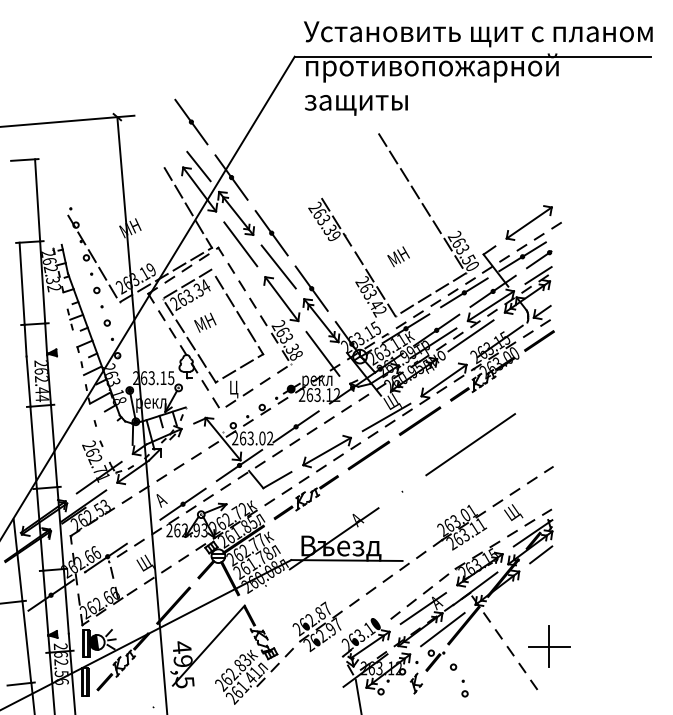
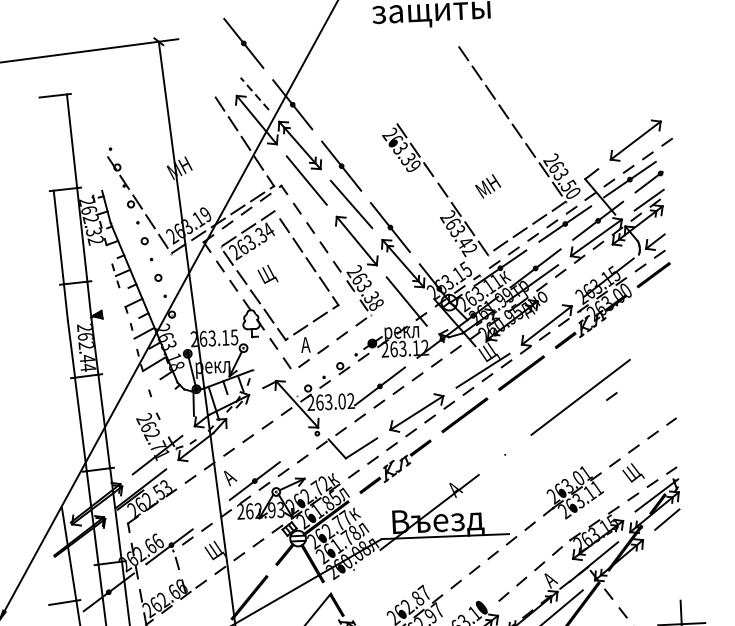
line: (198, 166) -> (254, 93), solid -> dashed
text: (205, 322) -> (270, 271), МН -> Щ
line: (470, 335) -> (574, 272), removed
text: (233, 389) -> (306, 347), Ц -> А
line: (497, 445) -> (611, 396), added
line: (239, 464) -> (317, 432), removed
line: (423, 608) -> (535, 587), removed

